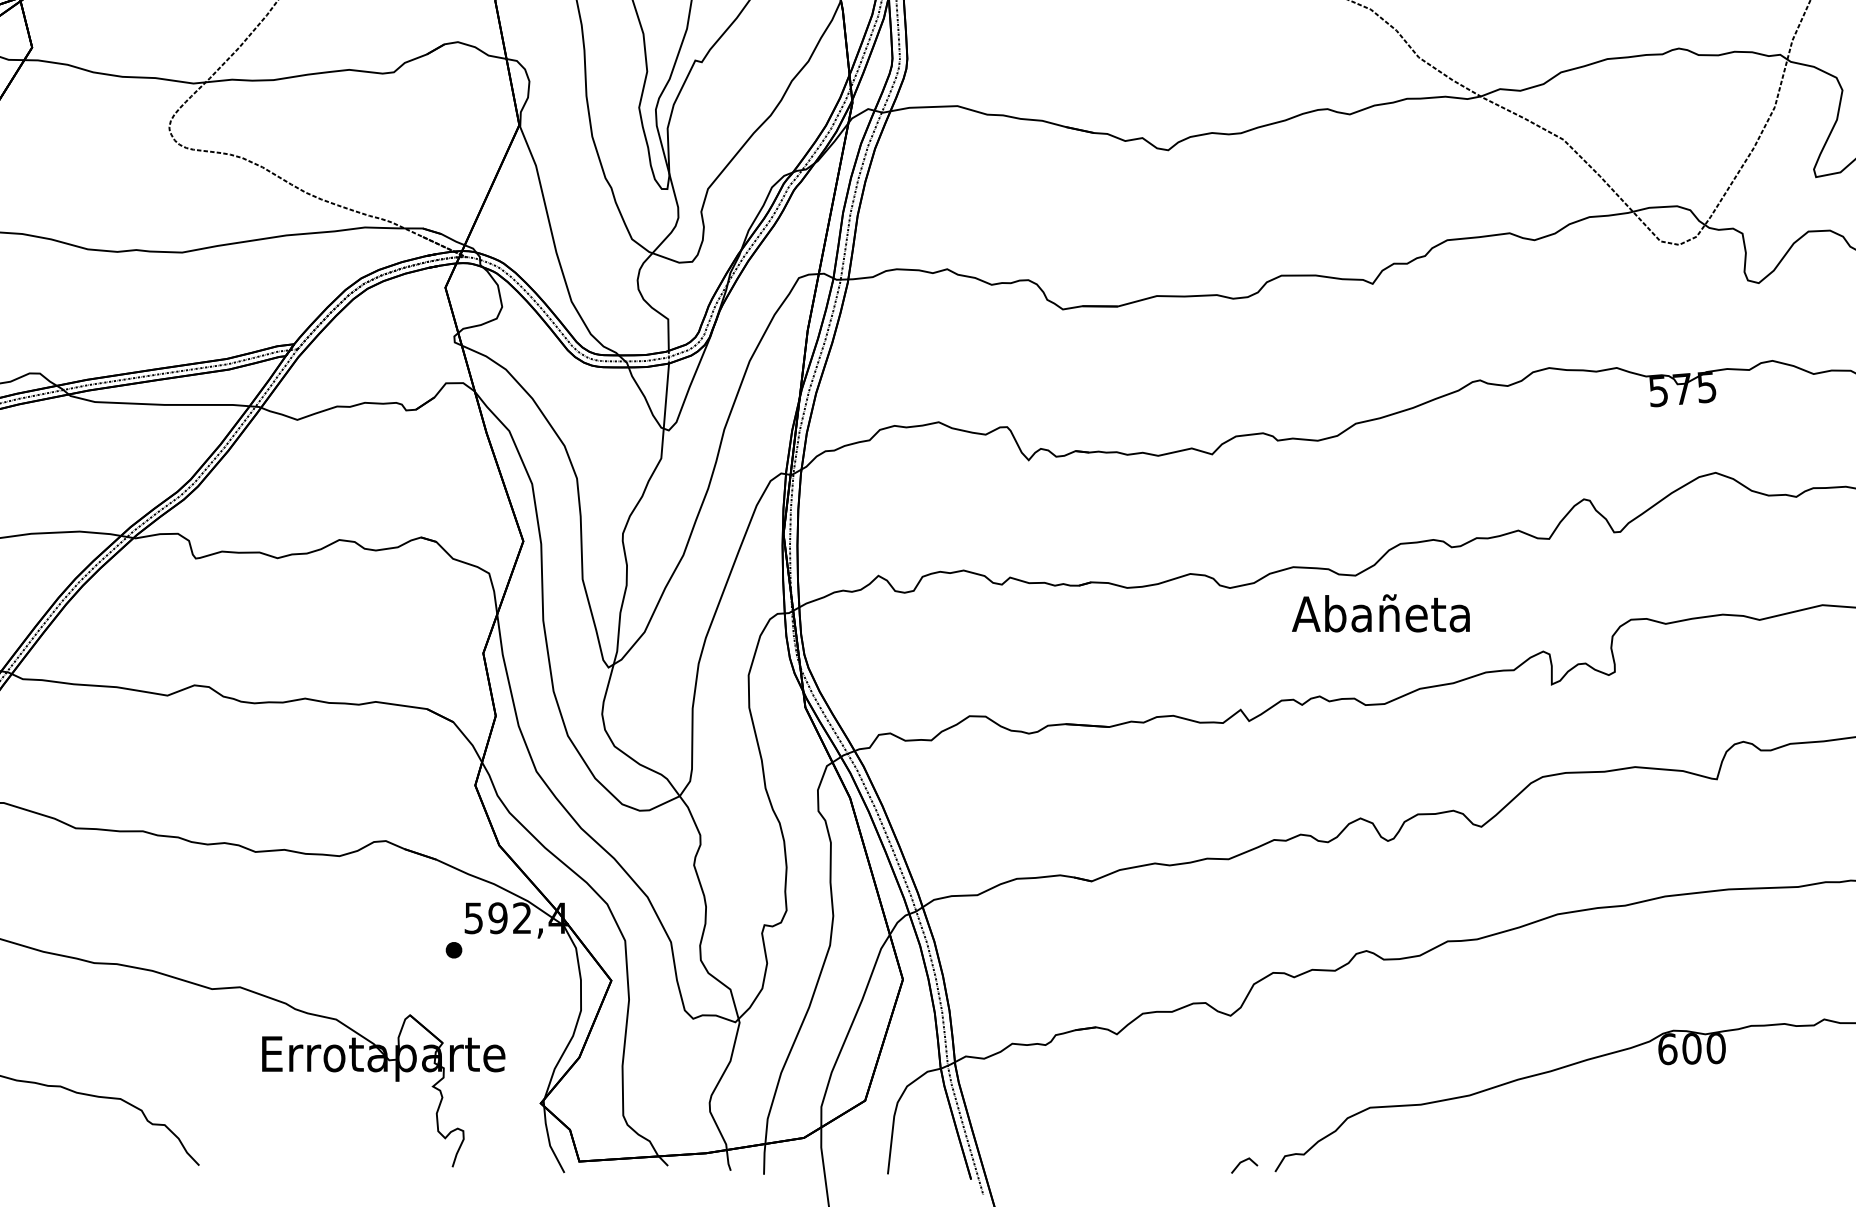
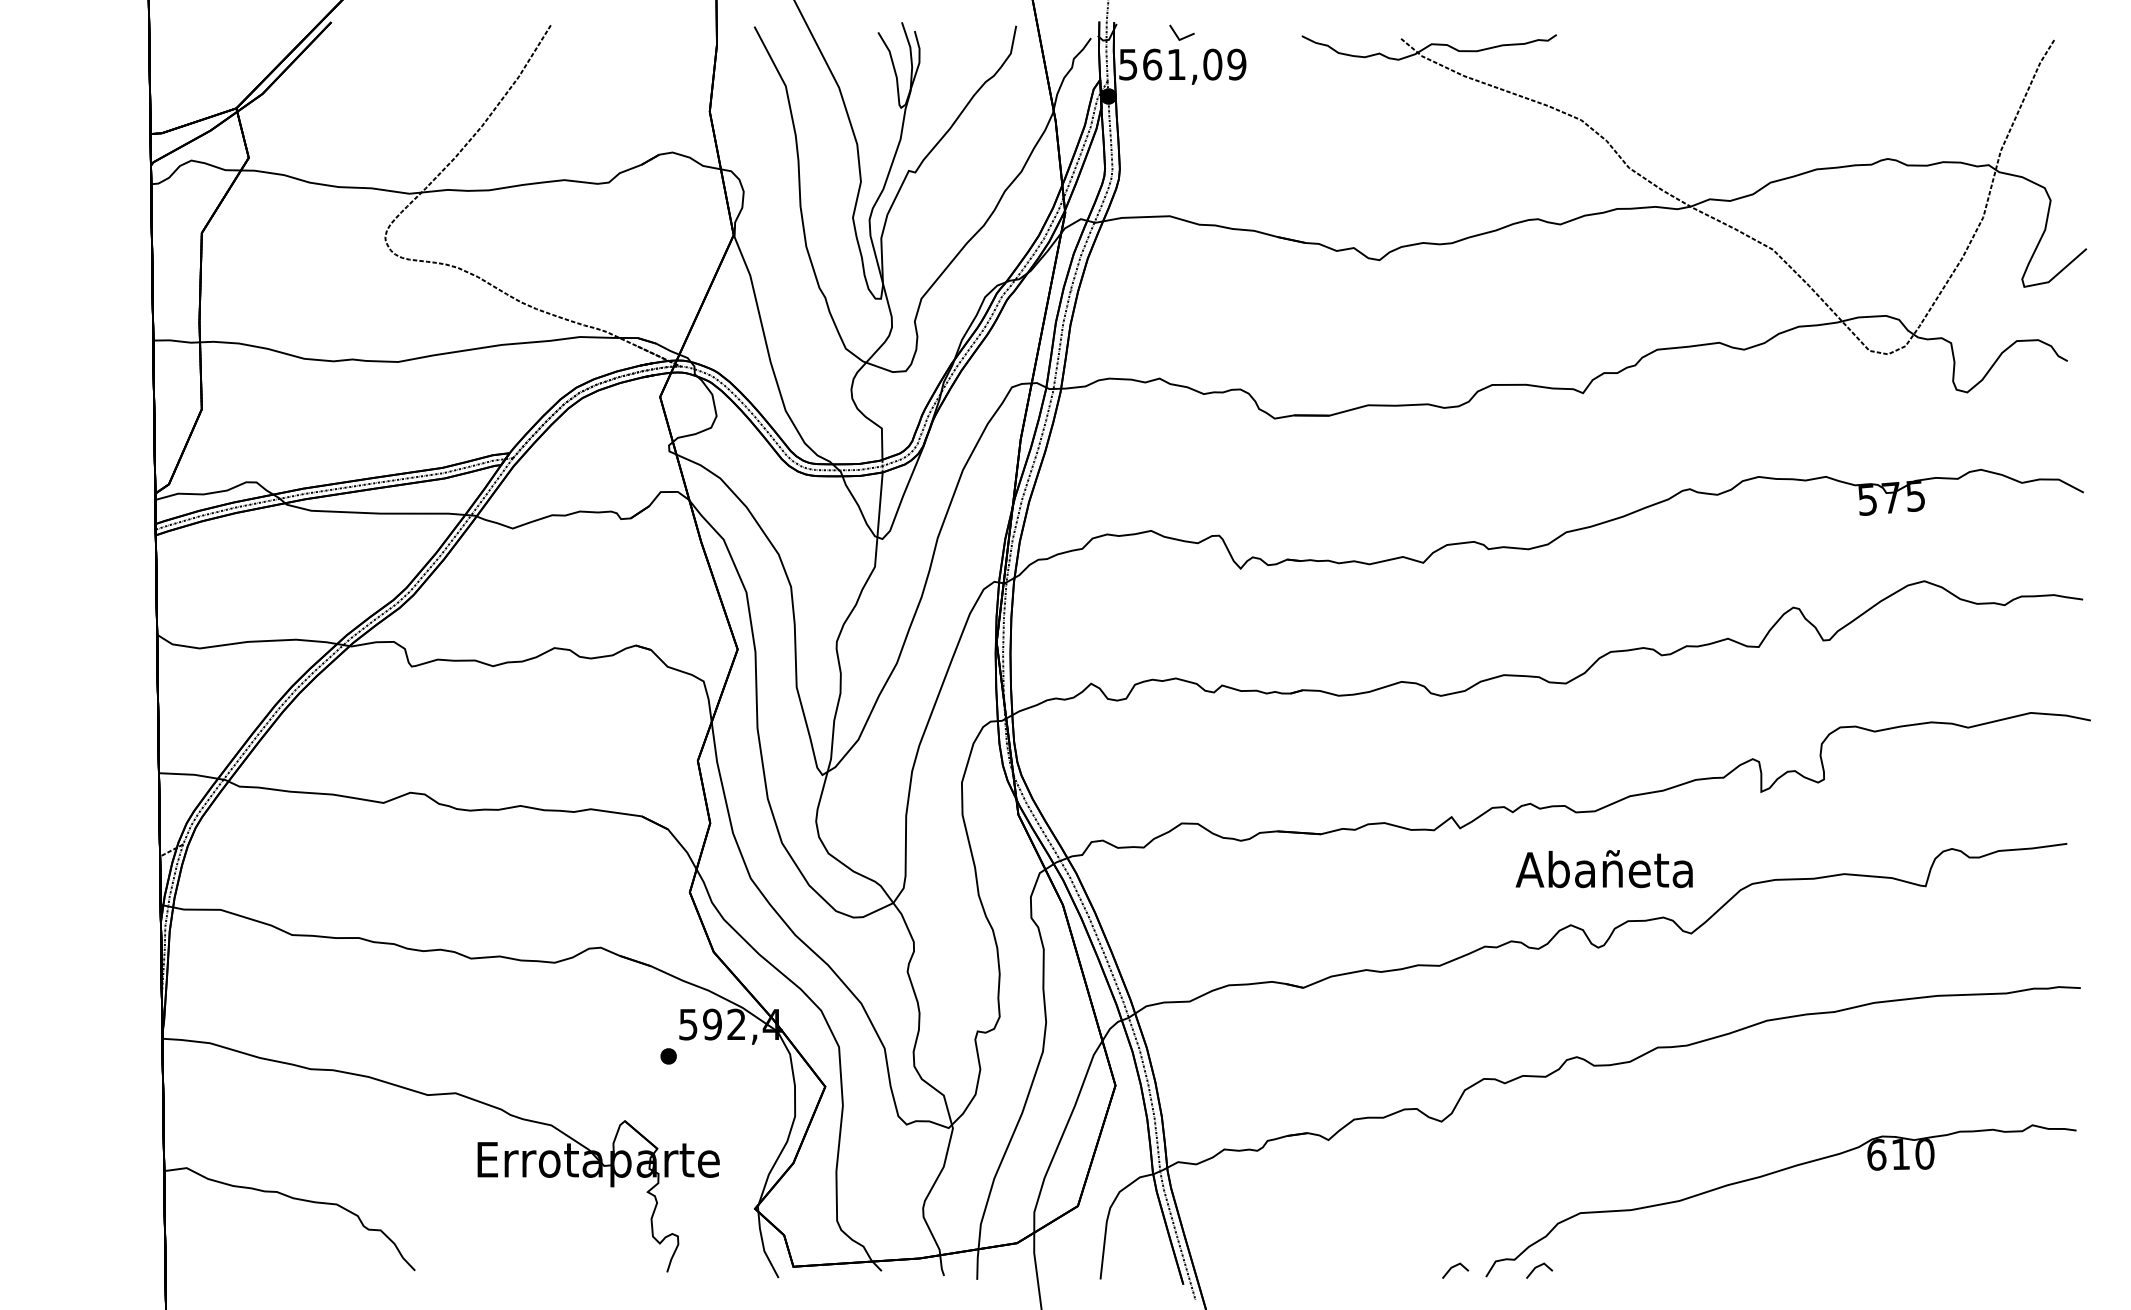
text: (1380, 613) -> (1603, 869), moved
text: (1691, 1048) -> (1900, 1154), 600 -> 610
line: (1327, 1162) -> (1538, 1267), added

